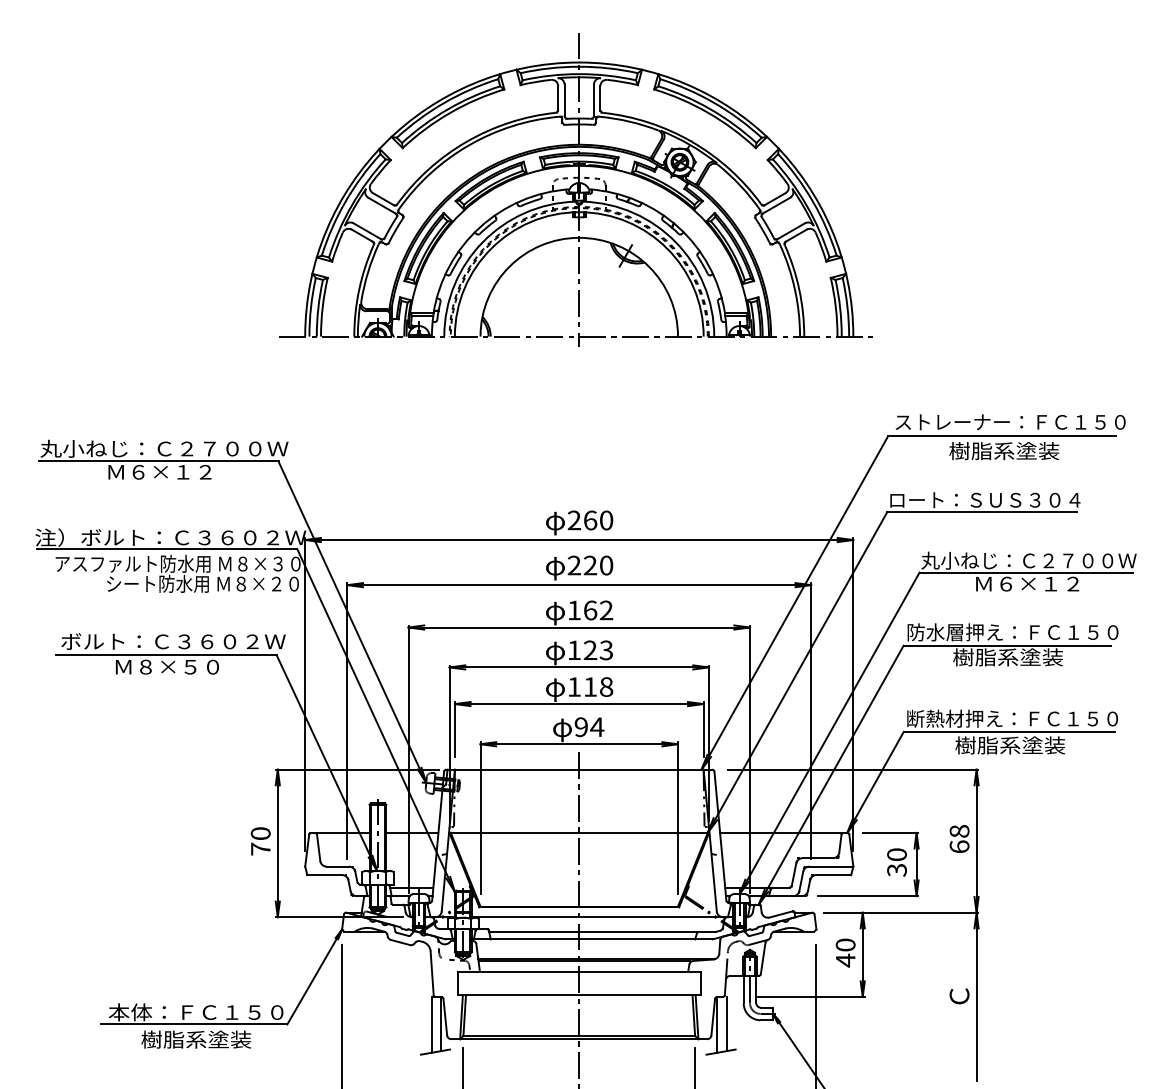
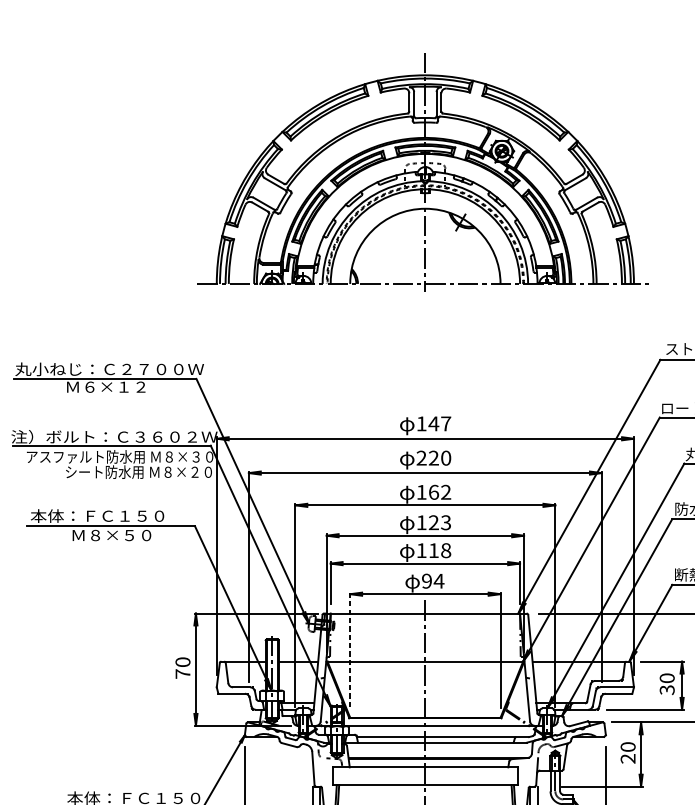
text: (590, 520) -> (433, 423), 260 -> 147
text: (172, 641) -> (115, 515), ボルト：Ｃ３６０２Ｗ -> 本体：ＦＣ１５０
line: (480, 818) -> (350, 650), solid -> dashed
text: (845, 960) -> (628, 758), 40 -> 20

